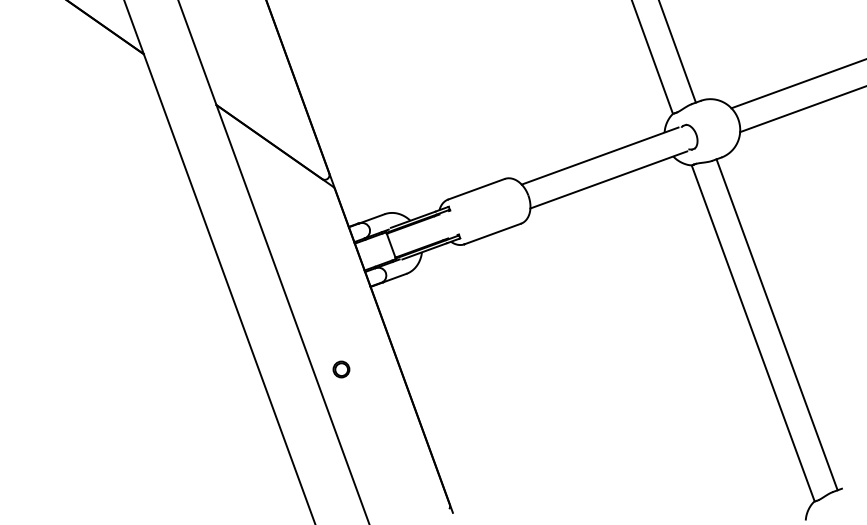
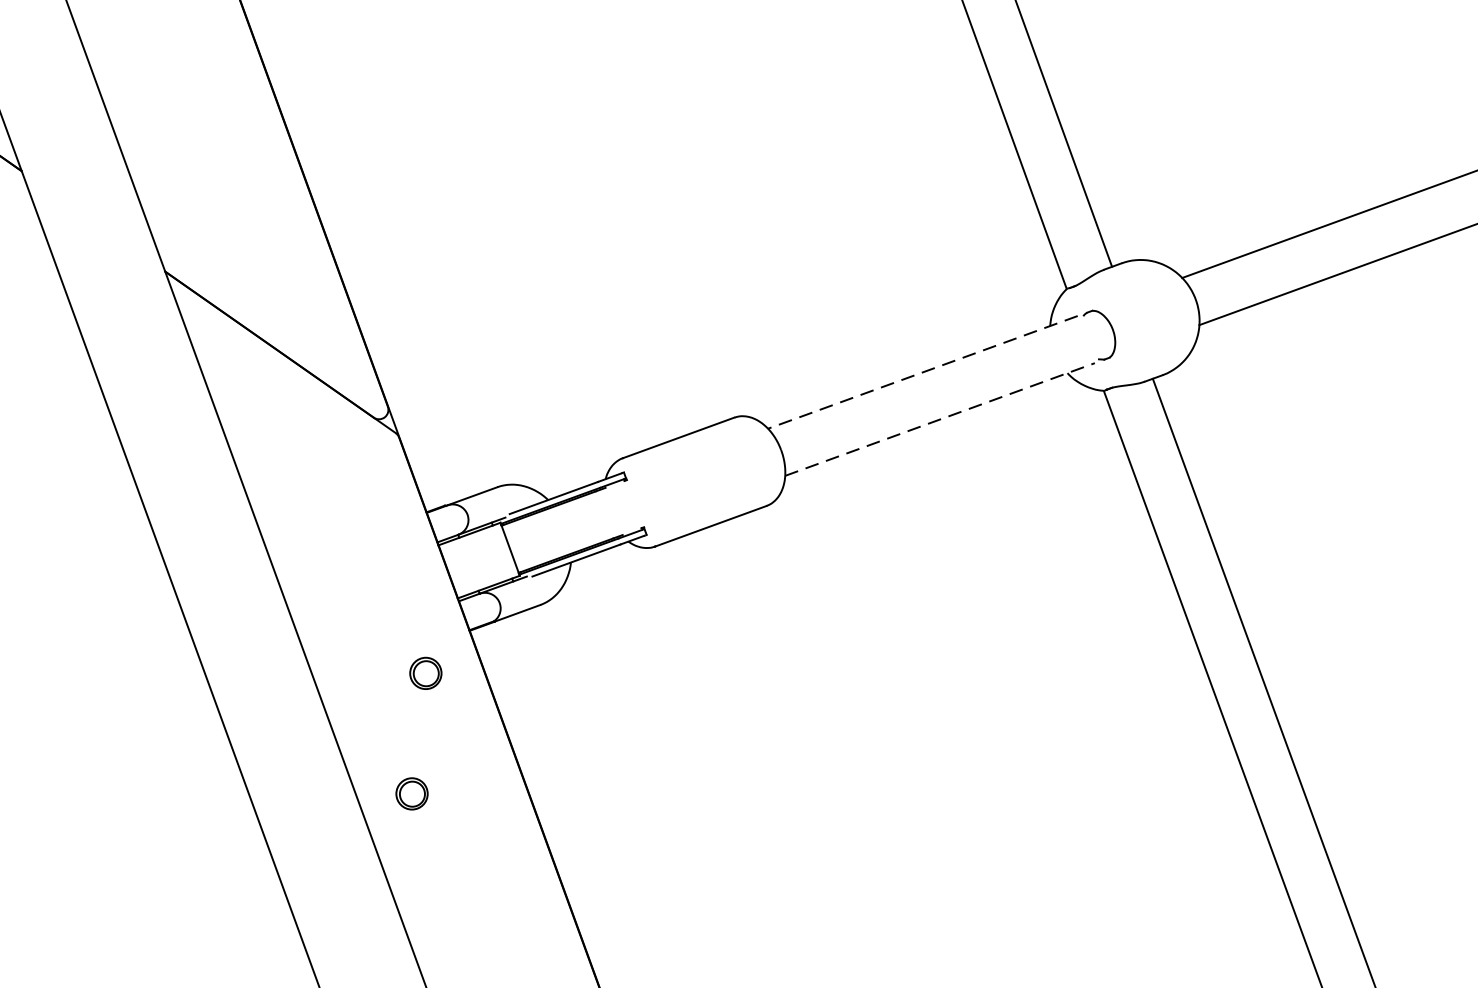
line: (599, 156) -> (921, 373), solid -> dashed
line: (609, 179) -> (941, 418), solid -> dashed
part: (348, 308) -> (425, 673), added

